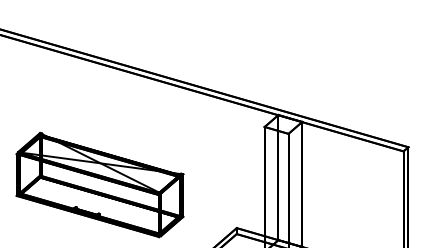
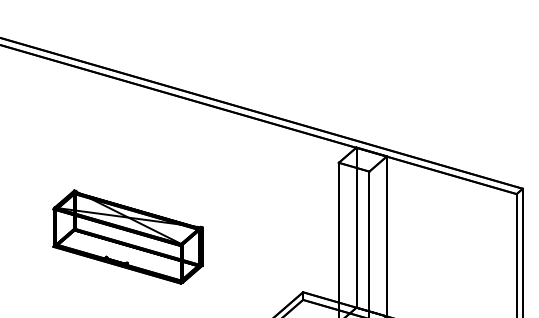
part: (99, 184) -> (127, 236), size x0.7

